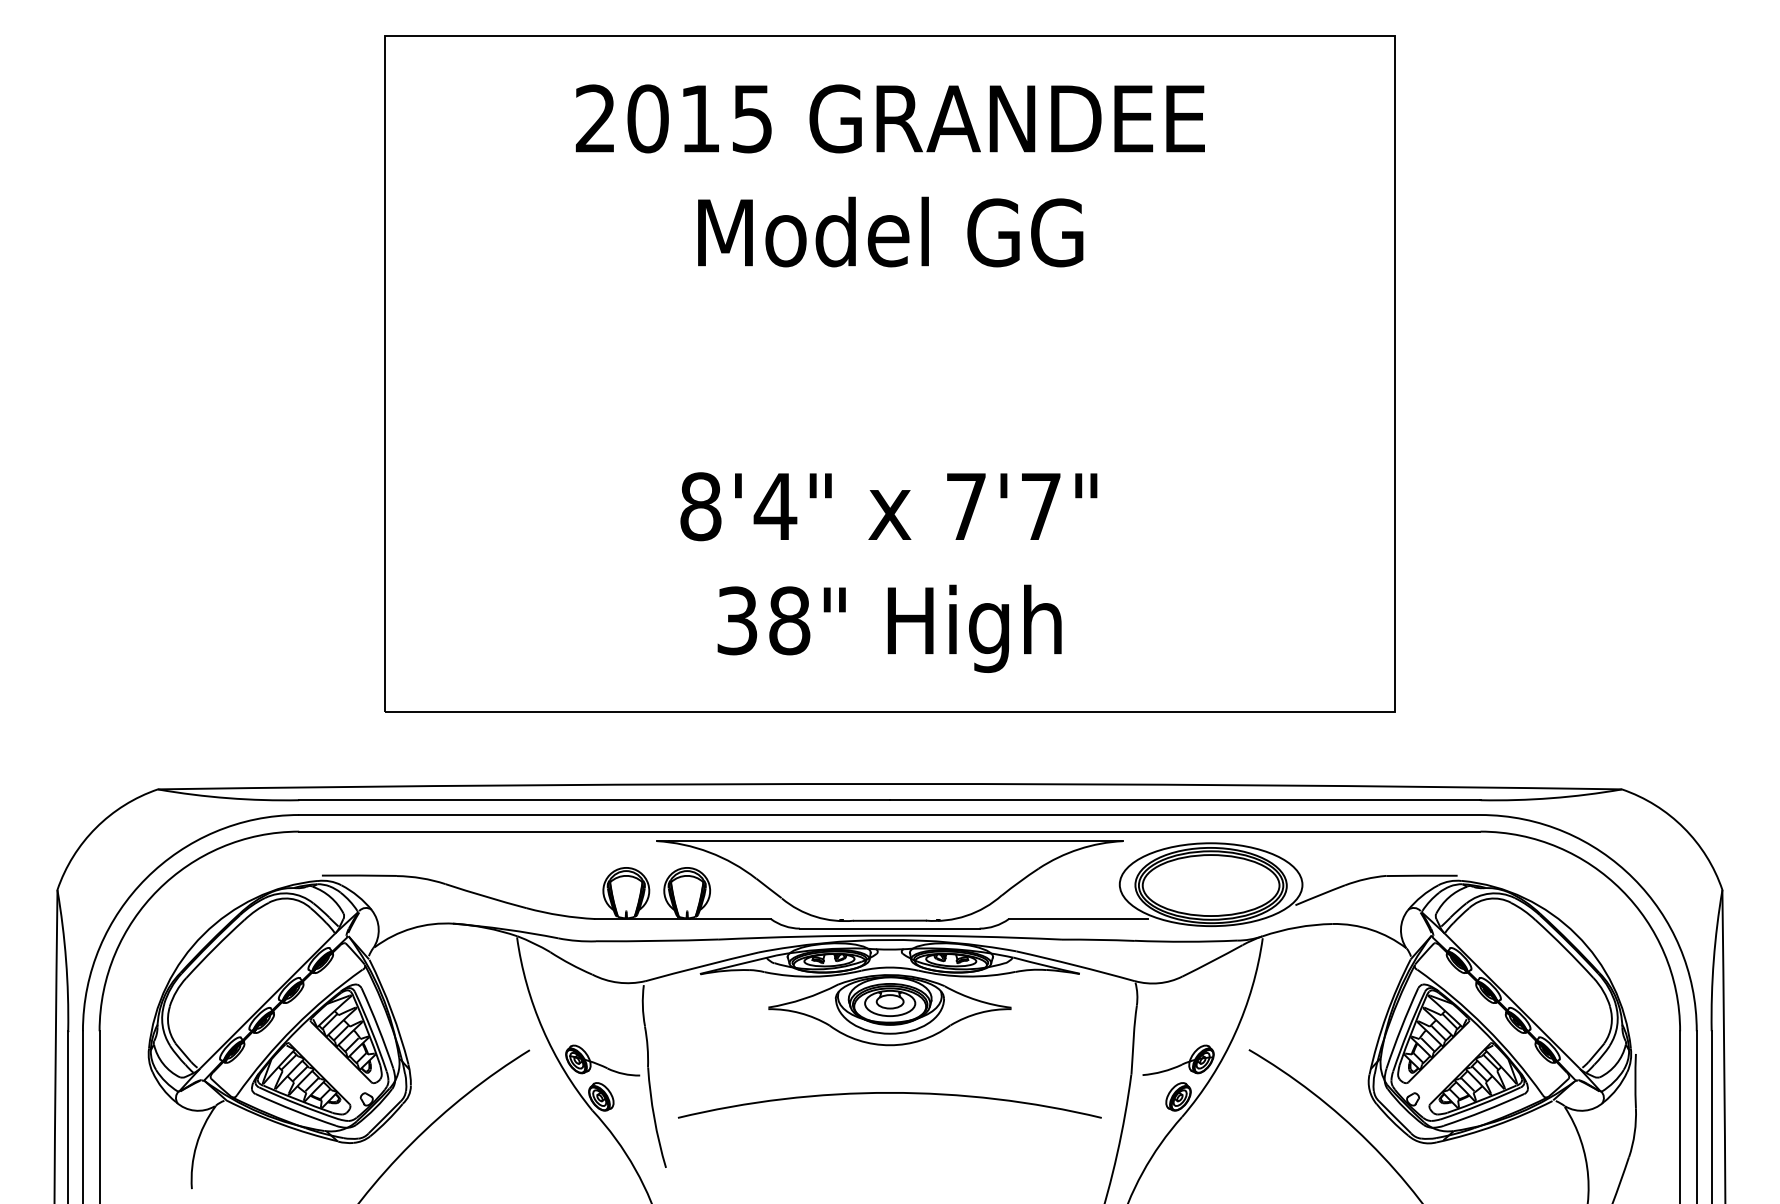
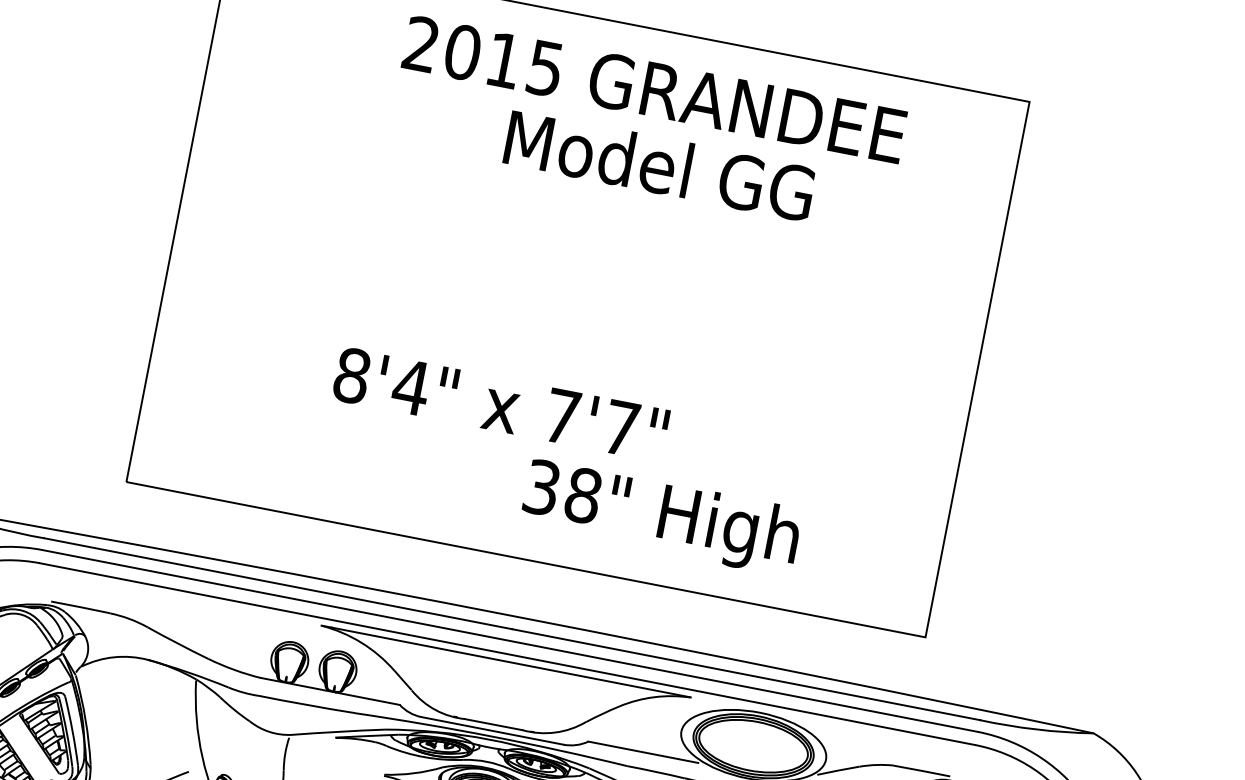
text: (889, 118) -> (654, 89), moved
text: (890, 231) -> (659, 165), moved
text: (888, 506) -> (500, 404), moved
text: (889, 628) -> (661, 517), moved

